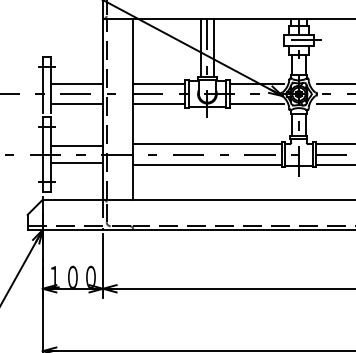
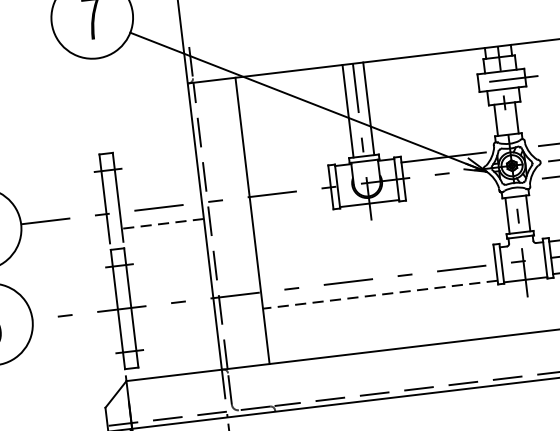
line: (77, 84) -> (159, 192), removed
line: (158, 84) -> (287, 176), removed
line: (77, 104) -> (163, 223), solid -> dashed
line: (158, 104) -> (291, 208), removed
line: (256, 104) -> (446, 190), removed
line: (207, 144) -> (376, 262), removed
line: (77, 146) -> (171, 290), removed
line: (77, 162) -> (174, 315), removed
line: (206, 164) -> (378, 294), solid -> dashed

